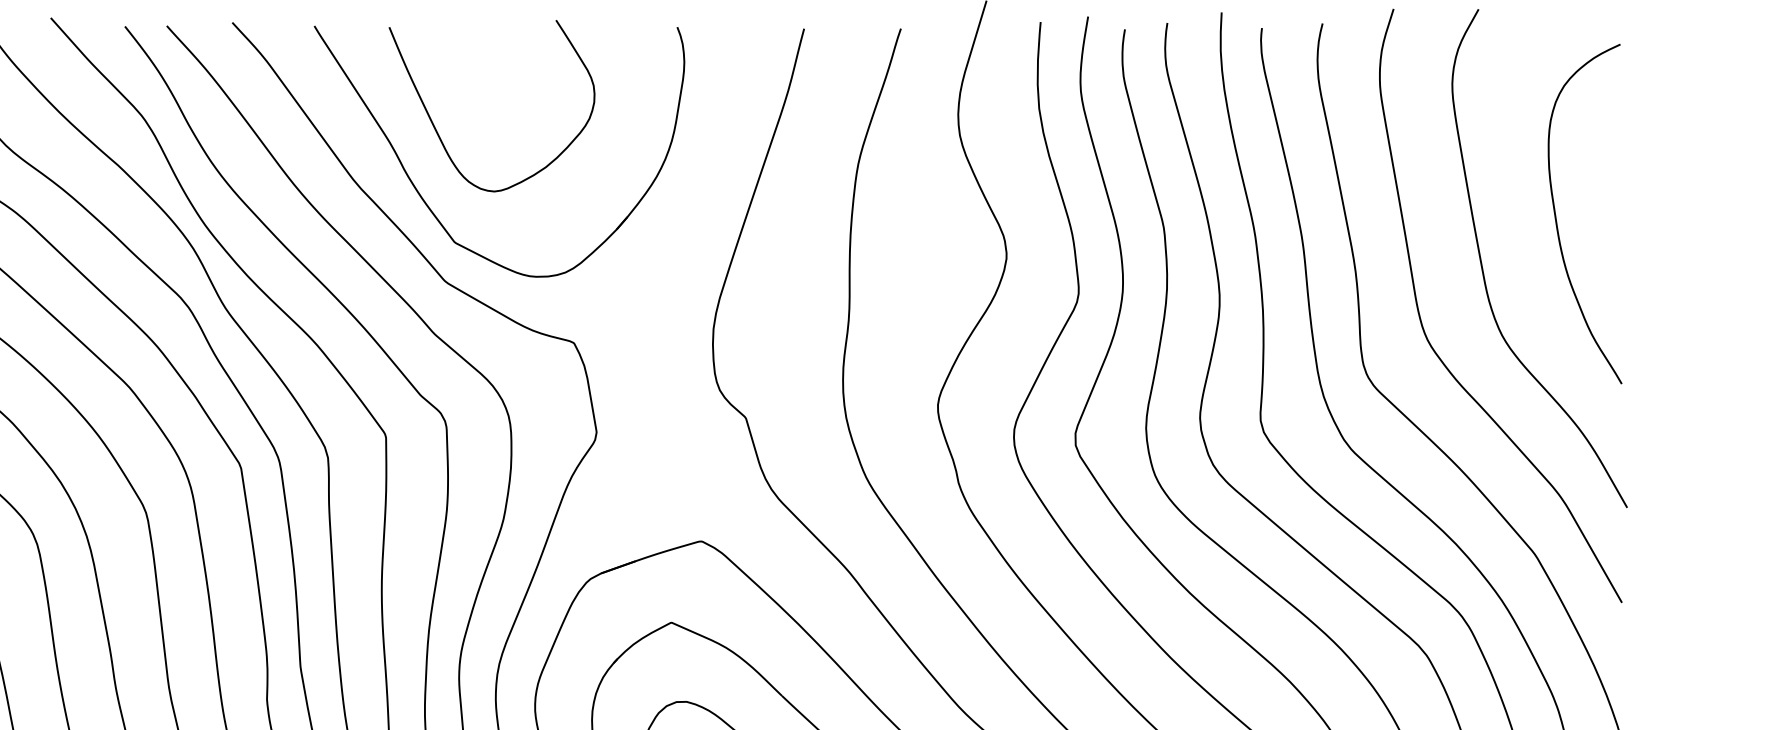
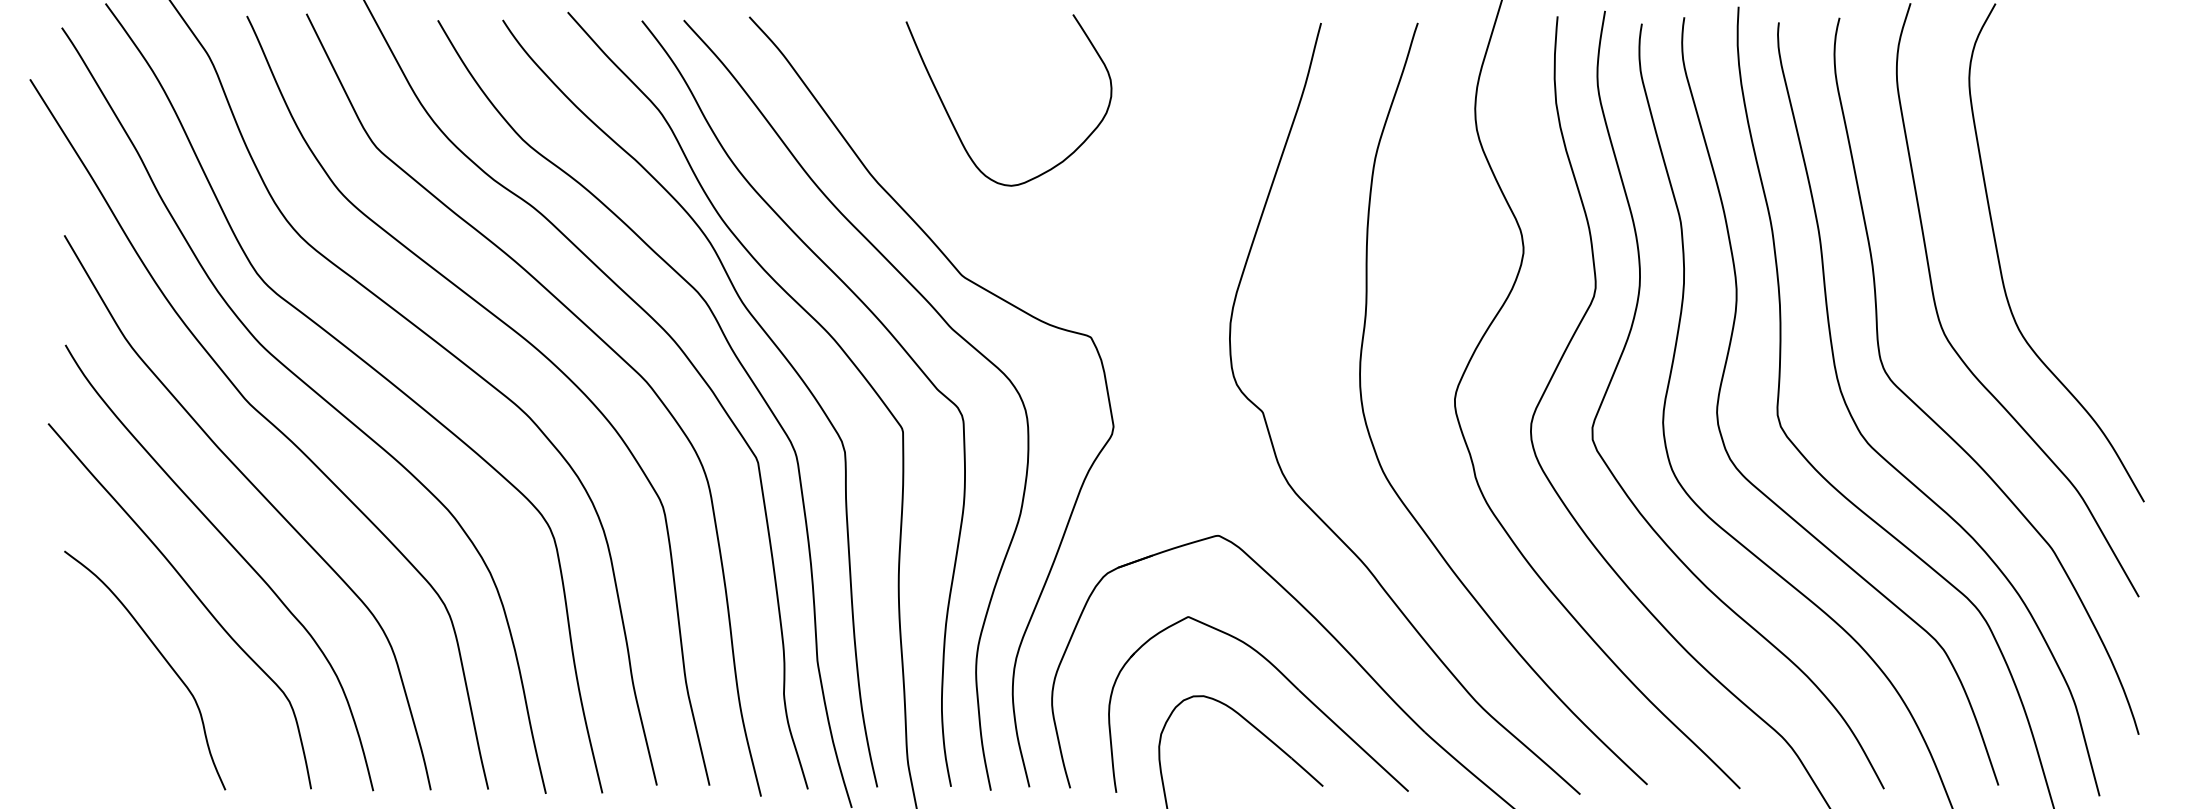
part: (428, 205) -> (945, 199), removed
curve: (1556, 215) -> (2073, 209), removed

